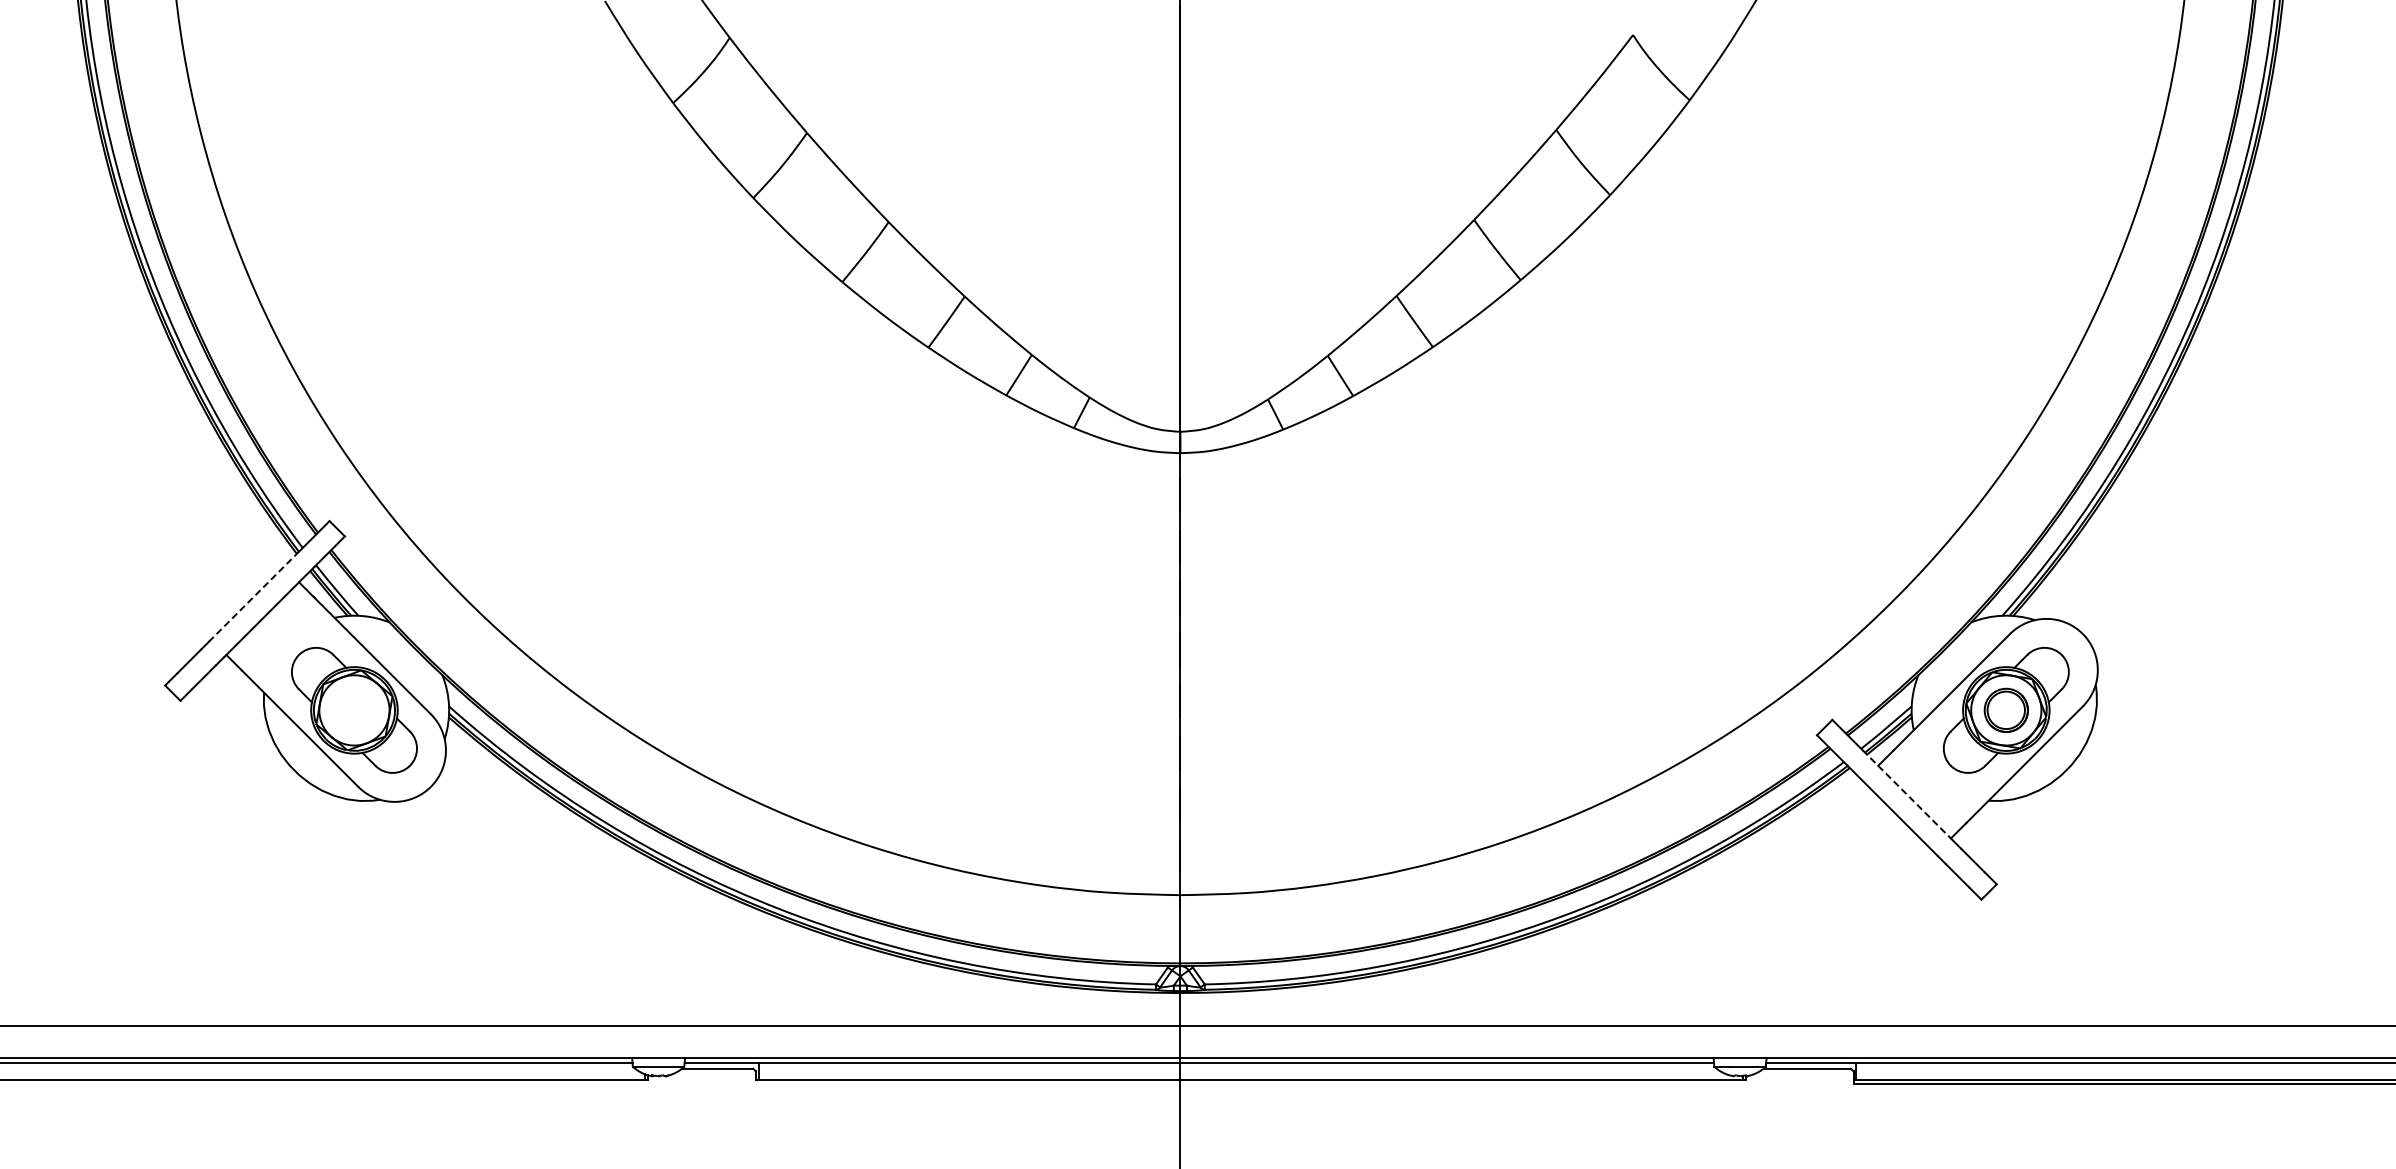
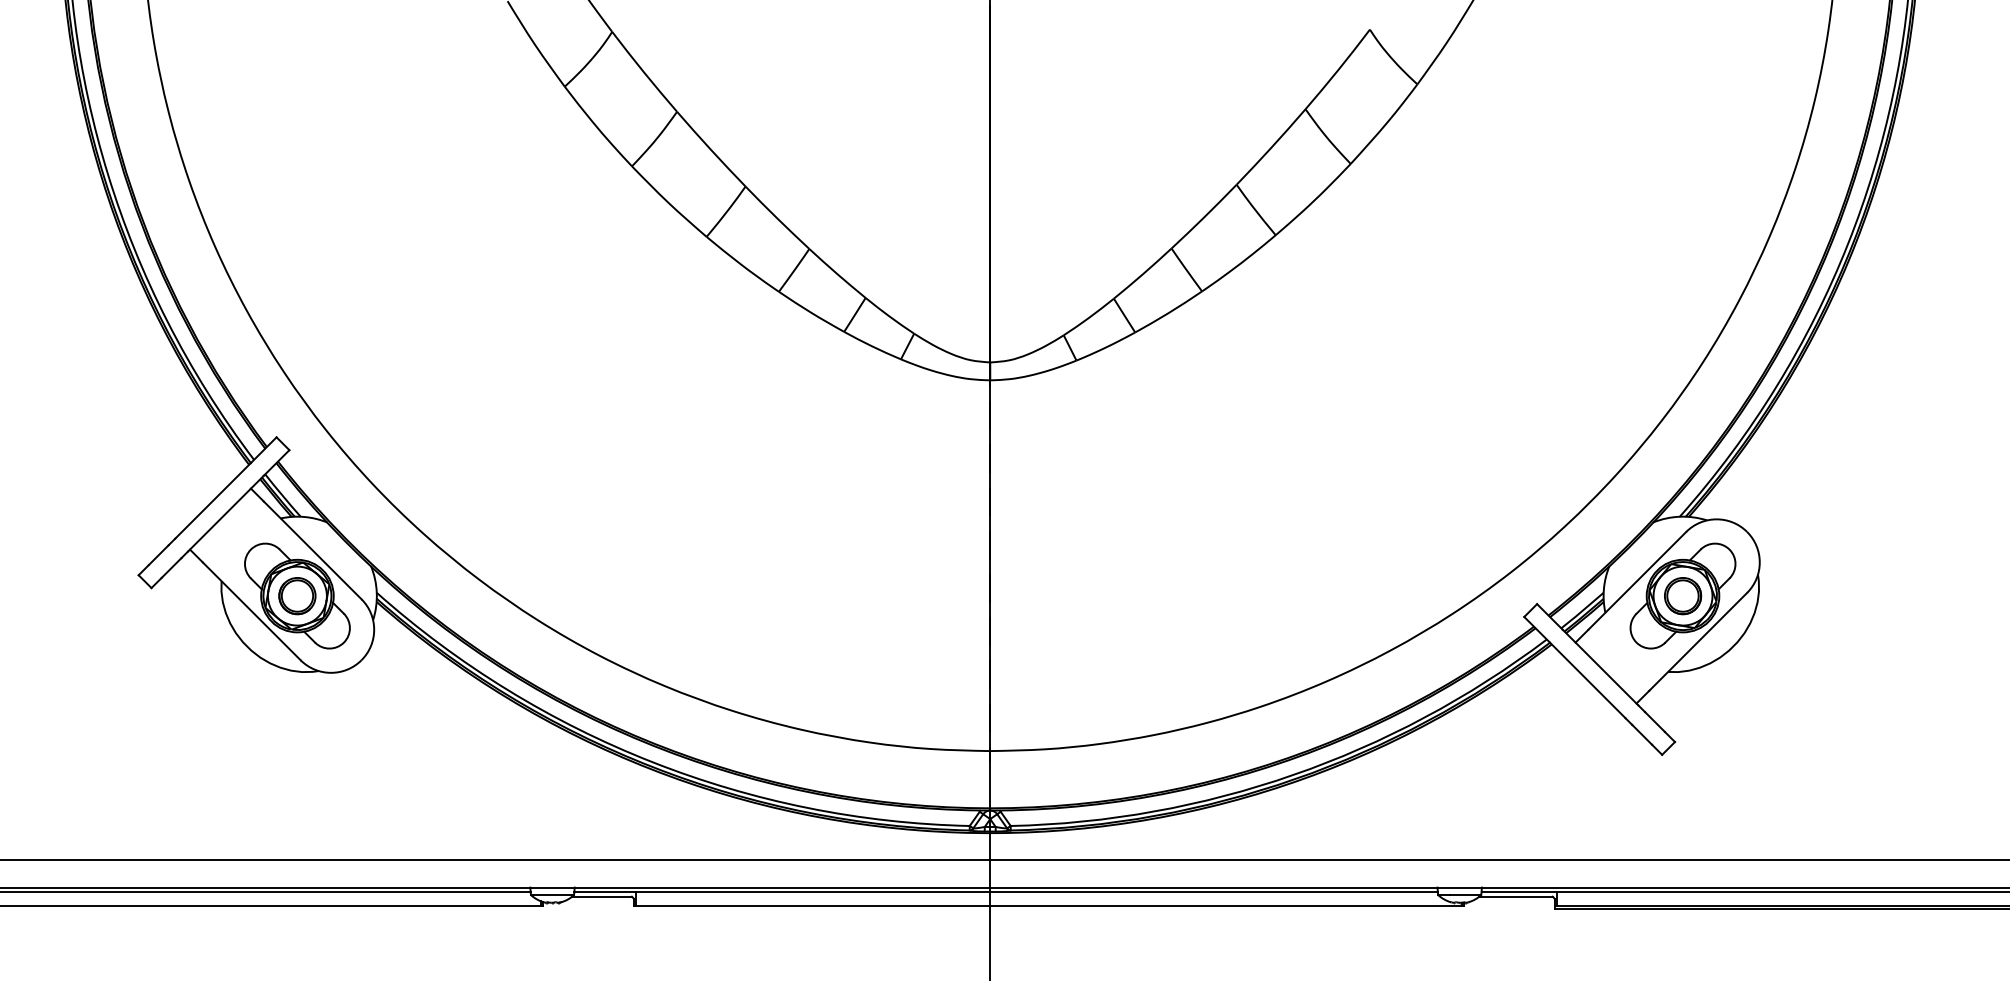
line: (253, 596) -> (212, 500), dashed -> solid
part: (354, 709) -> (297, 595), added
line: (1908, 795) -> (1600, 667), dashed -> solid

